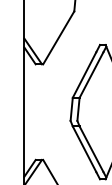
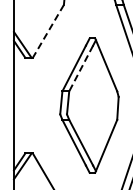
line: (58, 38) -> (48, 31), solid -> dashed
line: (91, 75) -> (81, 68), solid -> dashed

